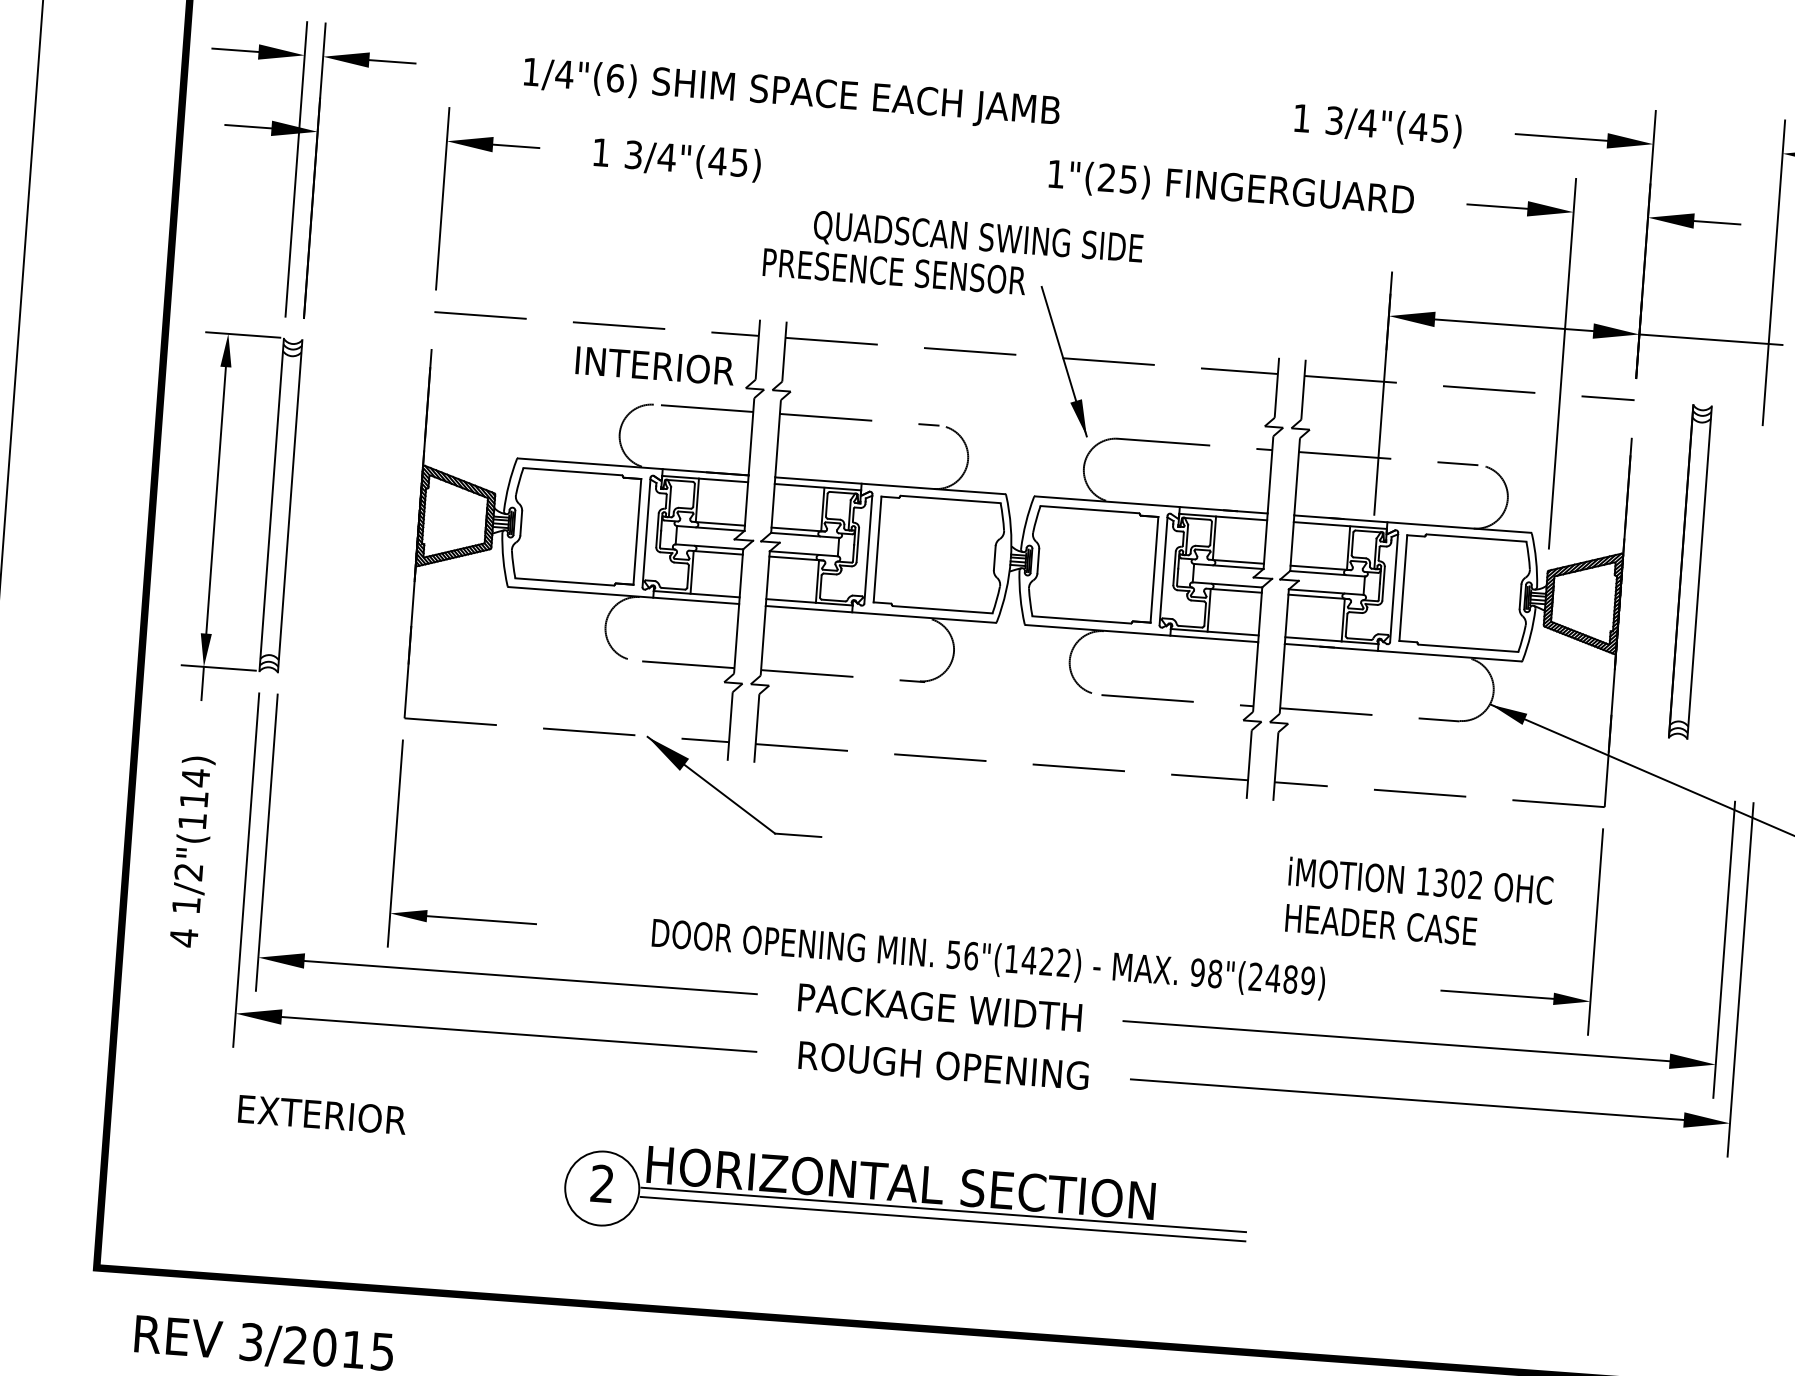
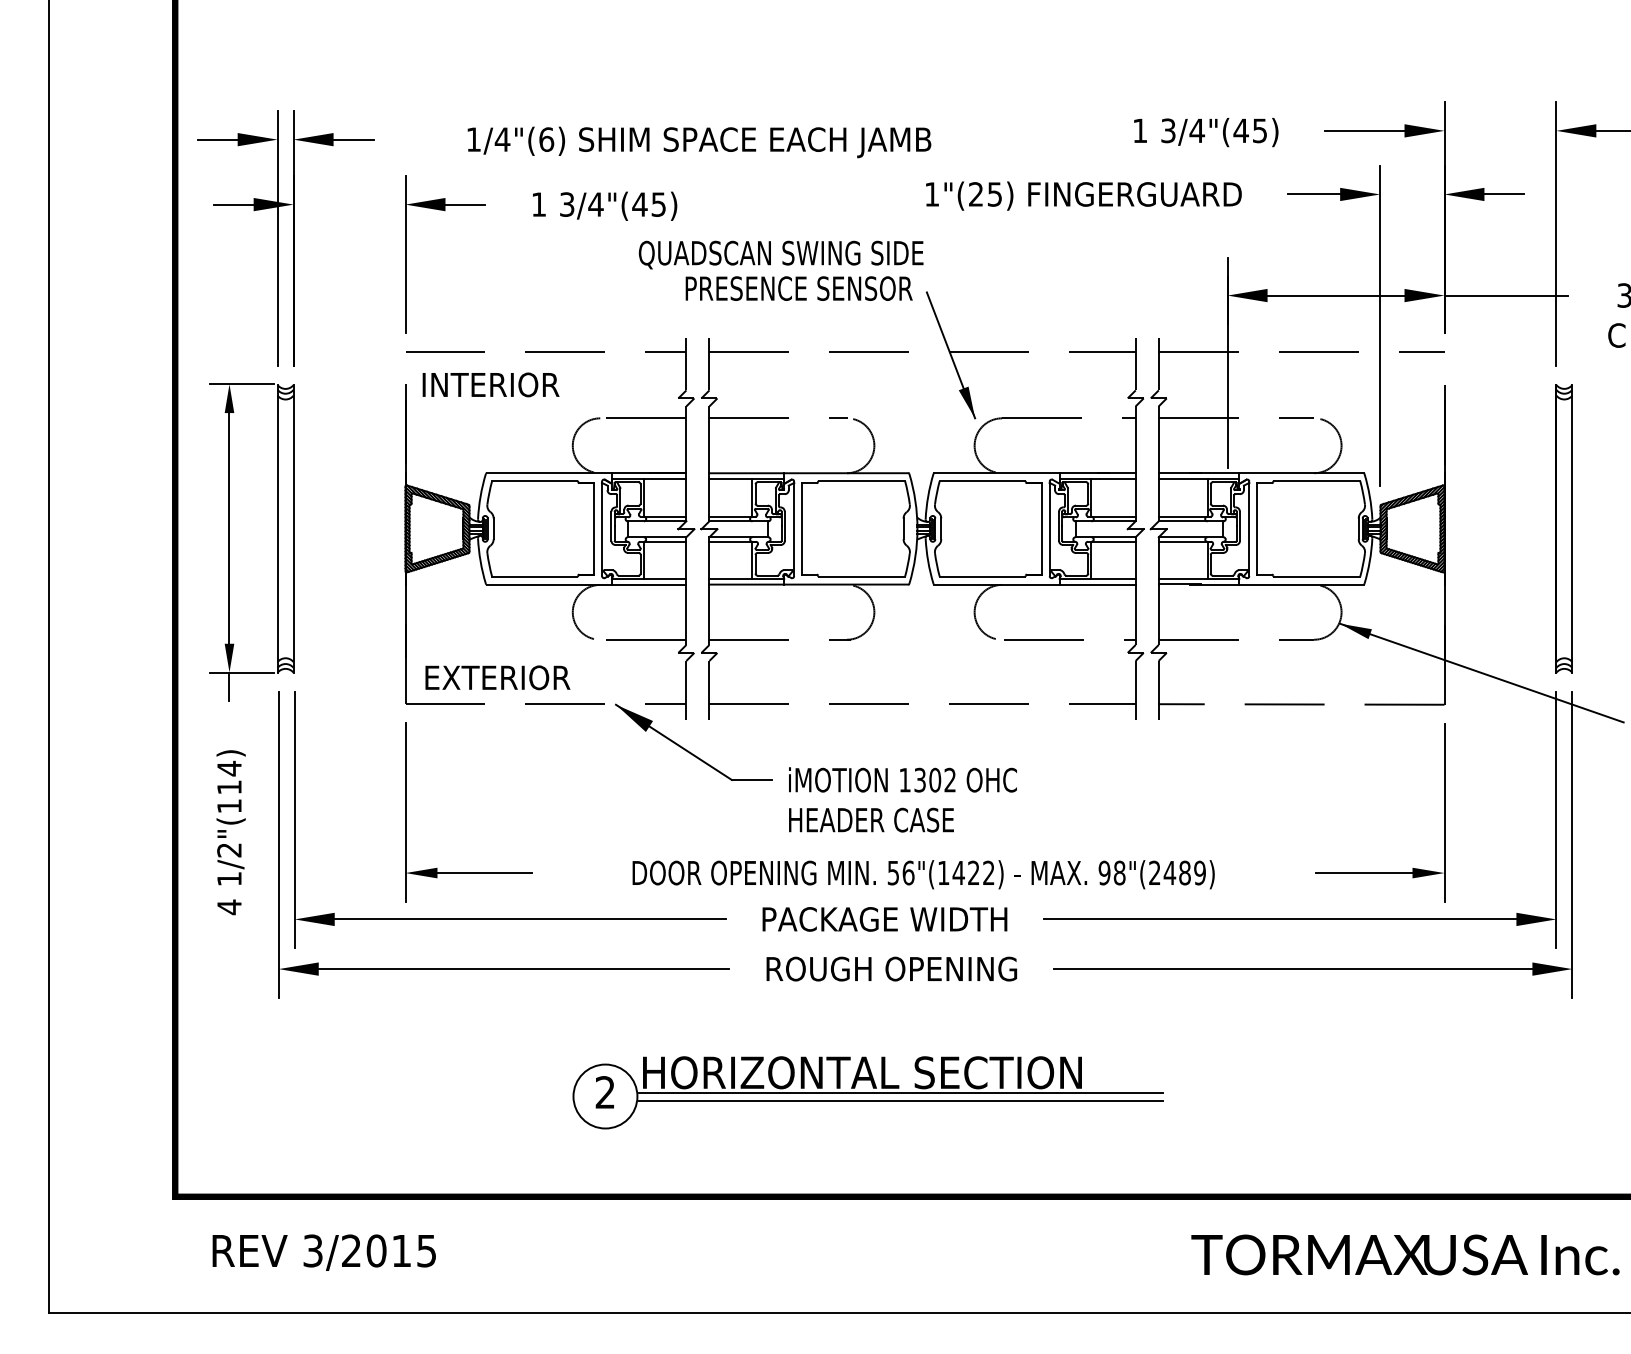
text: (977, 238) -> (780, 254), moved
text: (654, 365) -> (490, 384), moved
part: (1689, 571) -> (1563, 528), moved
text: (1418, 903) -> (902, 799), moved
text: (322, 1114) -> (497, 677), moved

